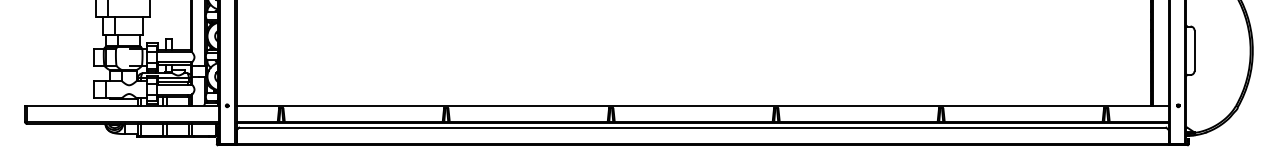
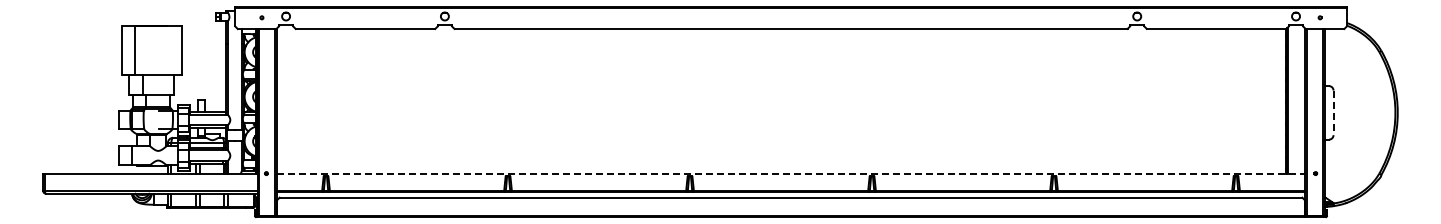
line: (1194, 51) -> (1333, 113), solid -> dashed
line: (703, 105) -> (791, 173), solid -> dashed

